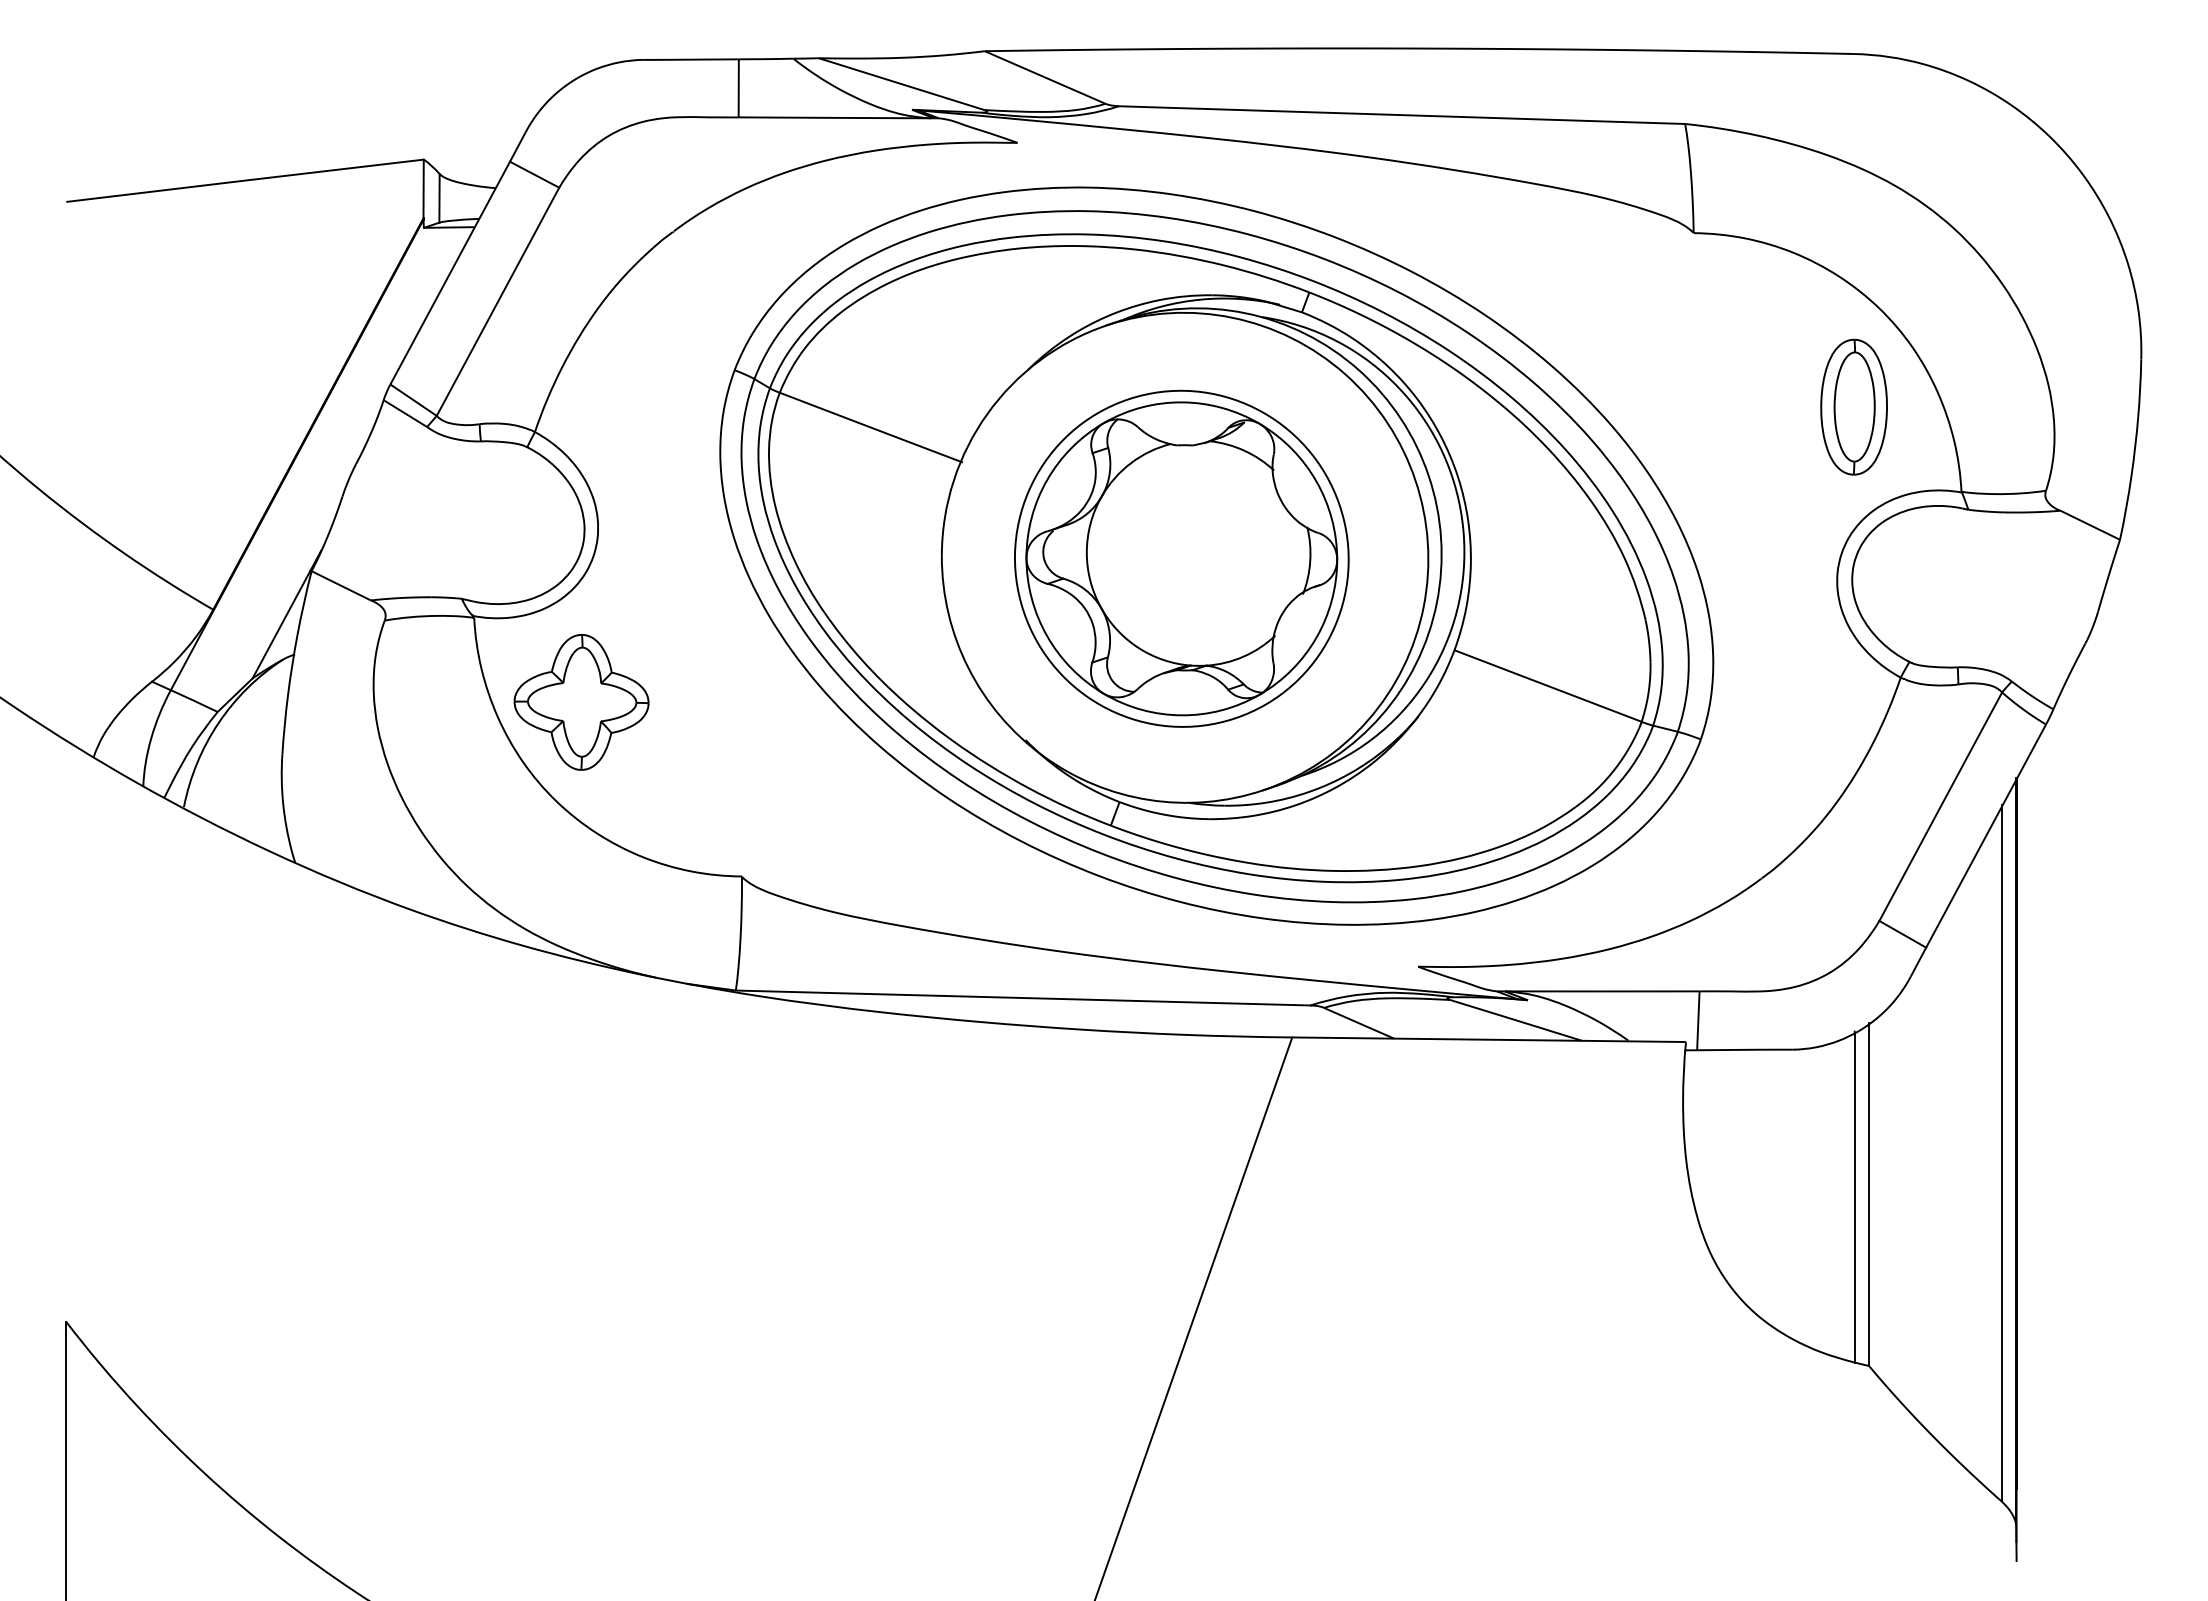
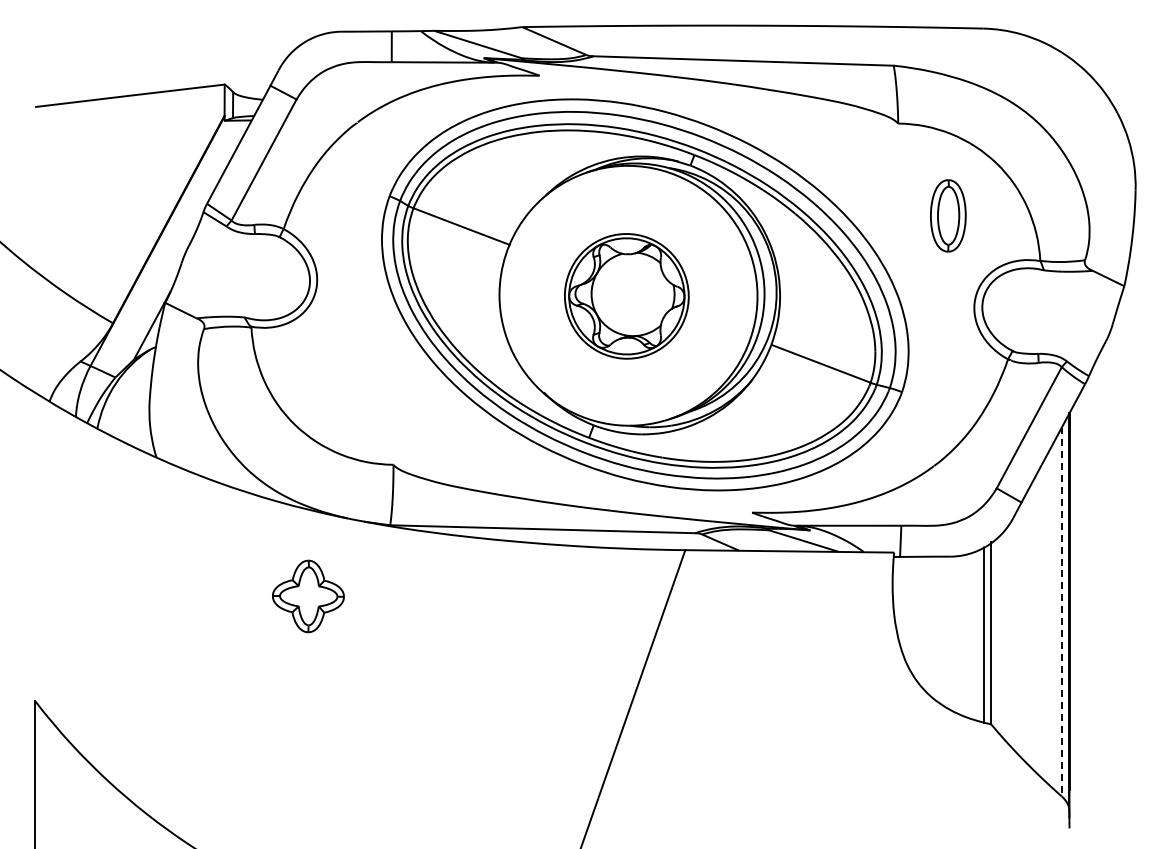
part: (1854, 406) -> (948, 215), moved
part: (1181, 559) -> (626, 296), size x0.7
part: (581, 702) -> (308, 596), moved
line: (2001, 1153) -> (1061, 611), solid -> dashed

